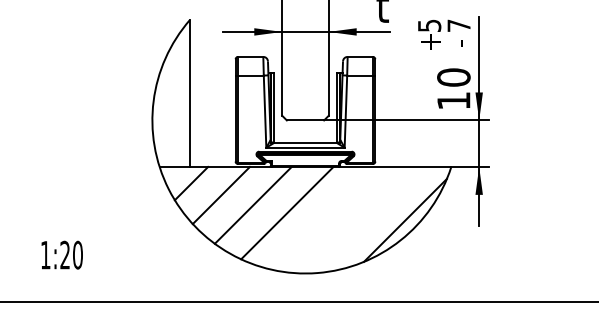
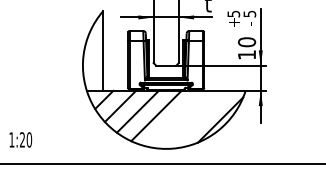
text: (458, 24) -> (249, 13), 7 -> 5
text: (61, 254) -> (20, 139), moved

